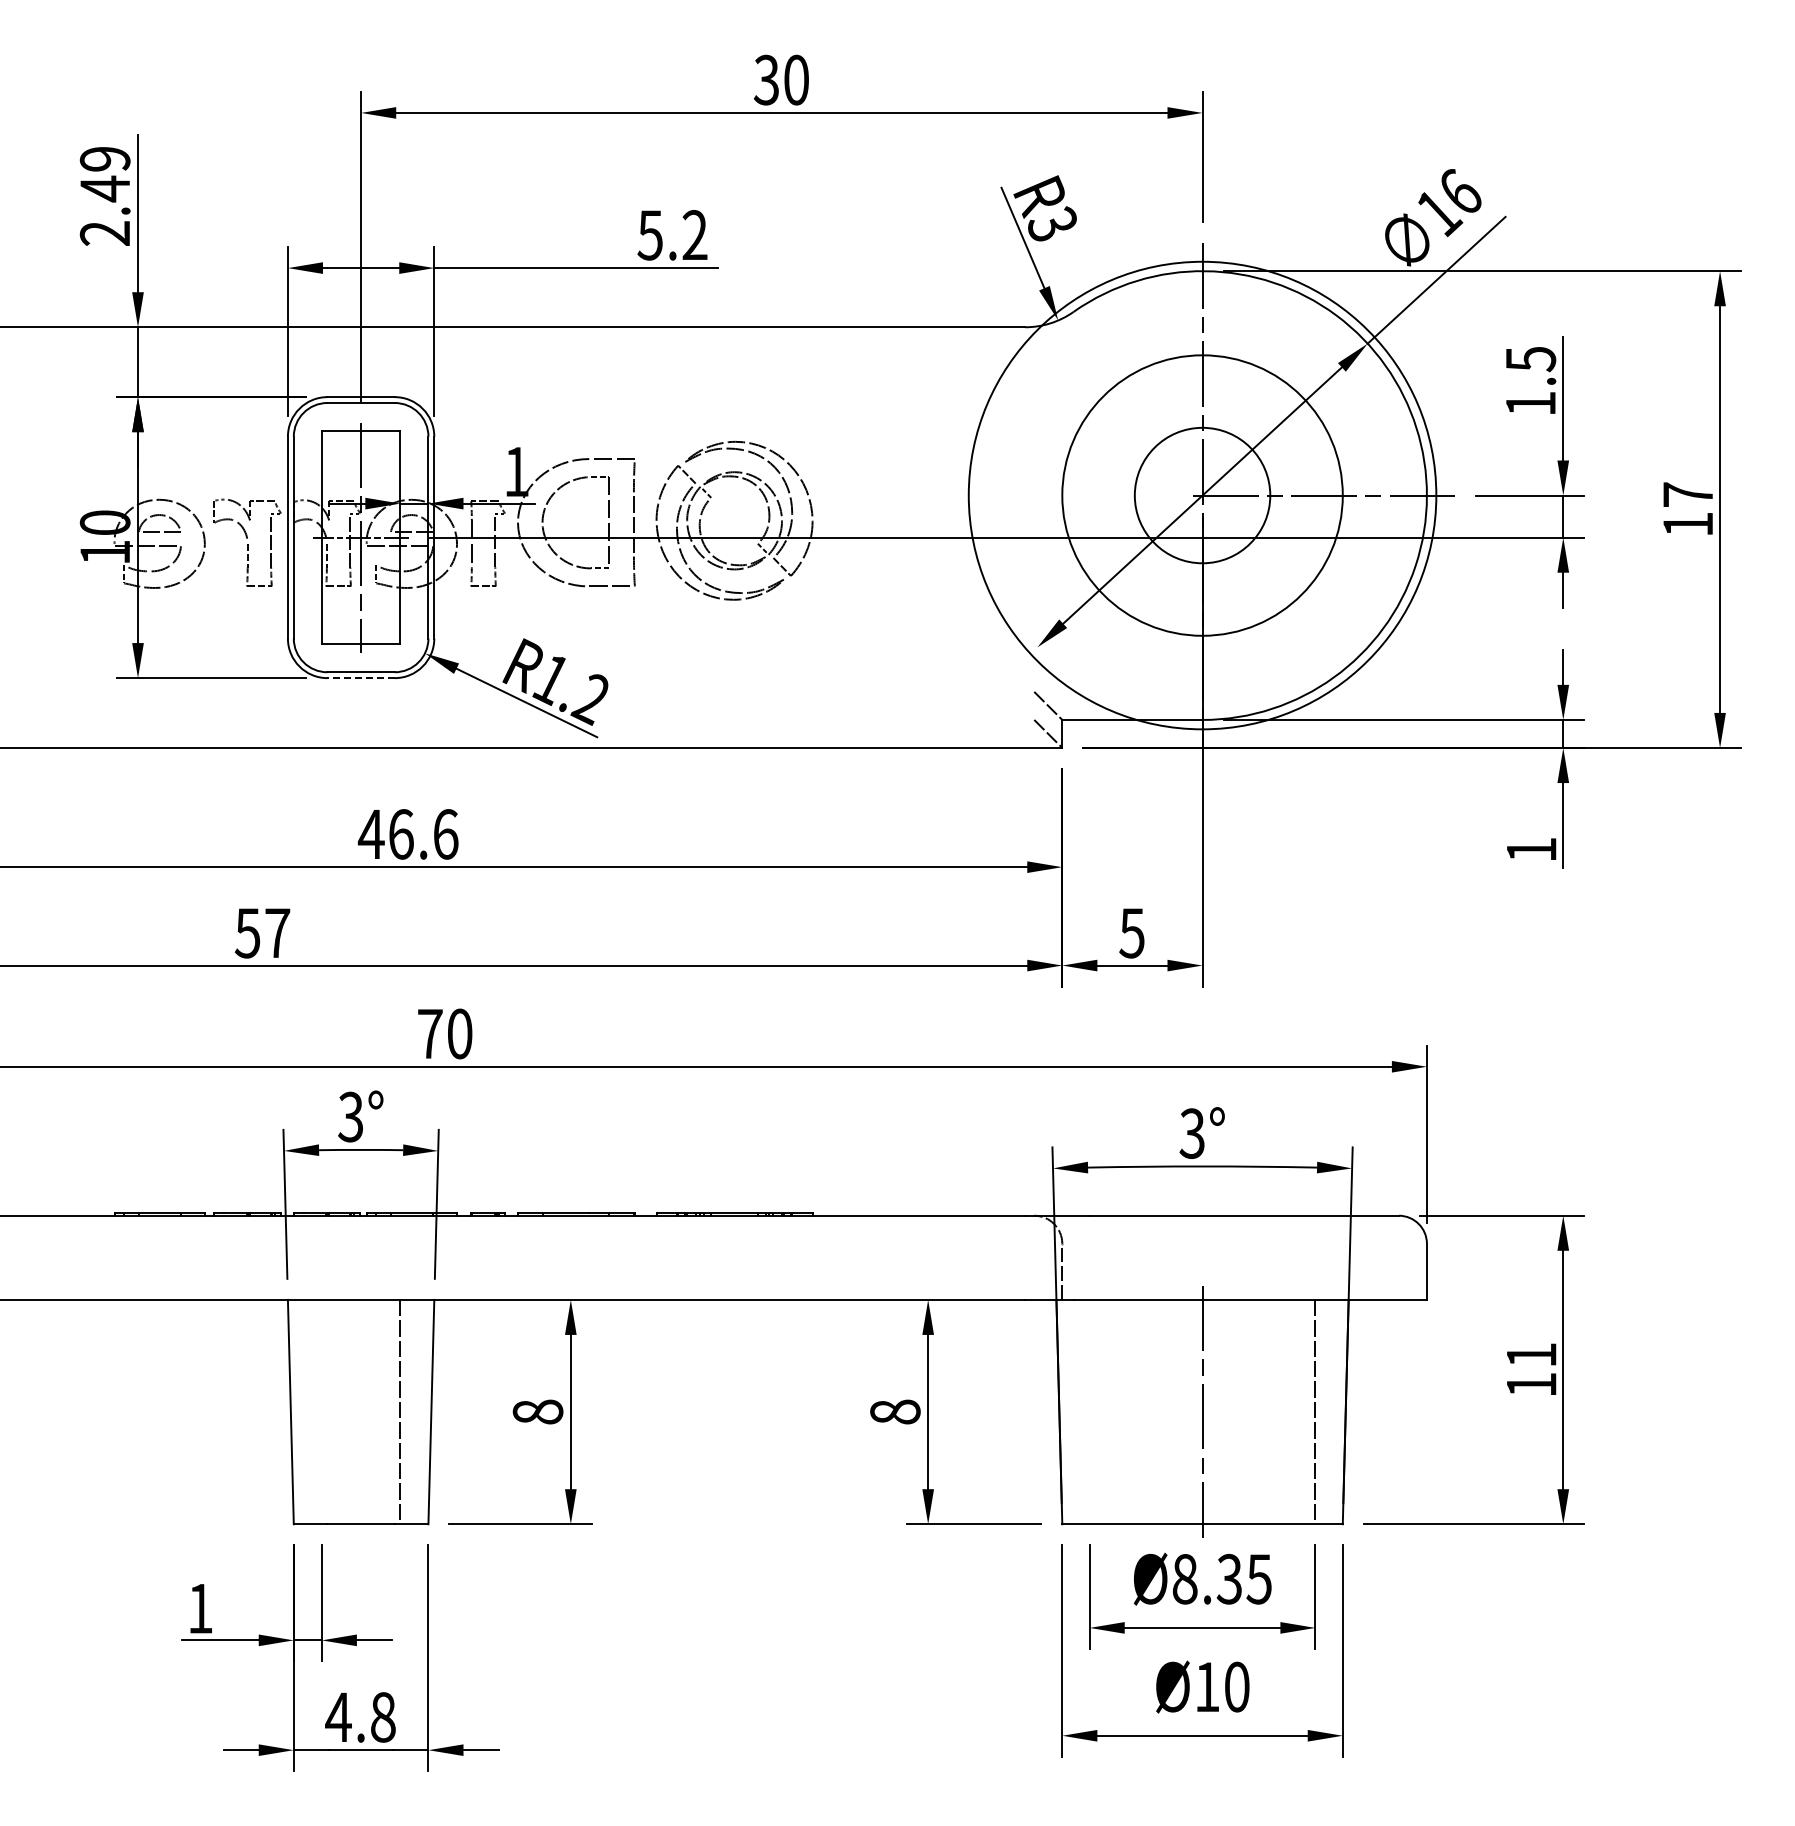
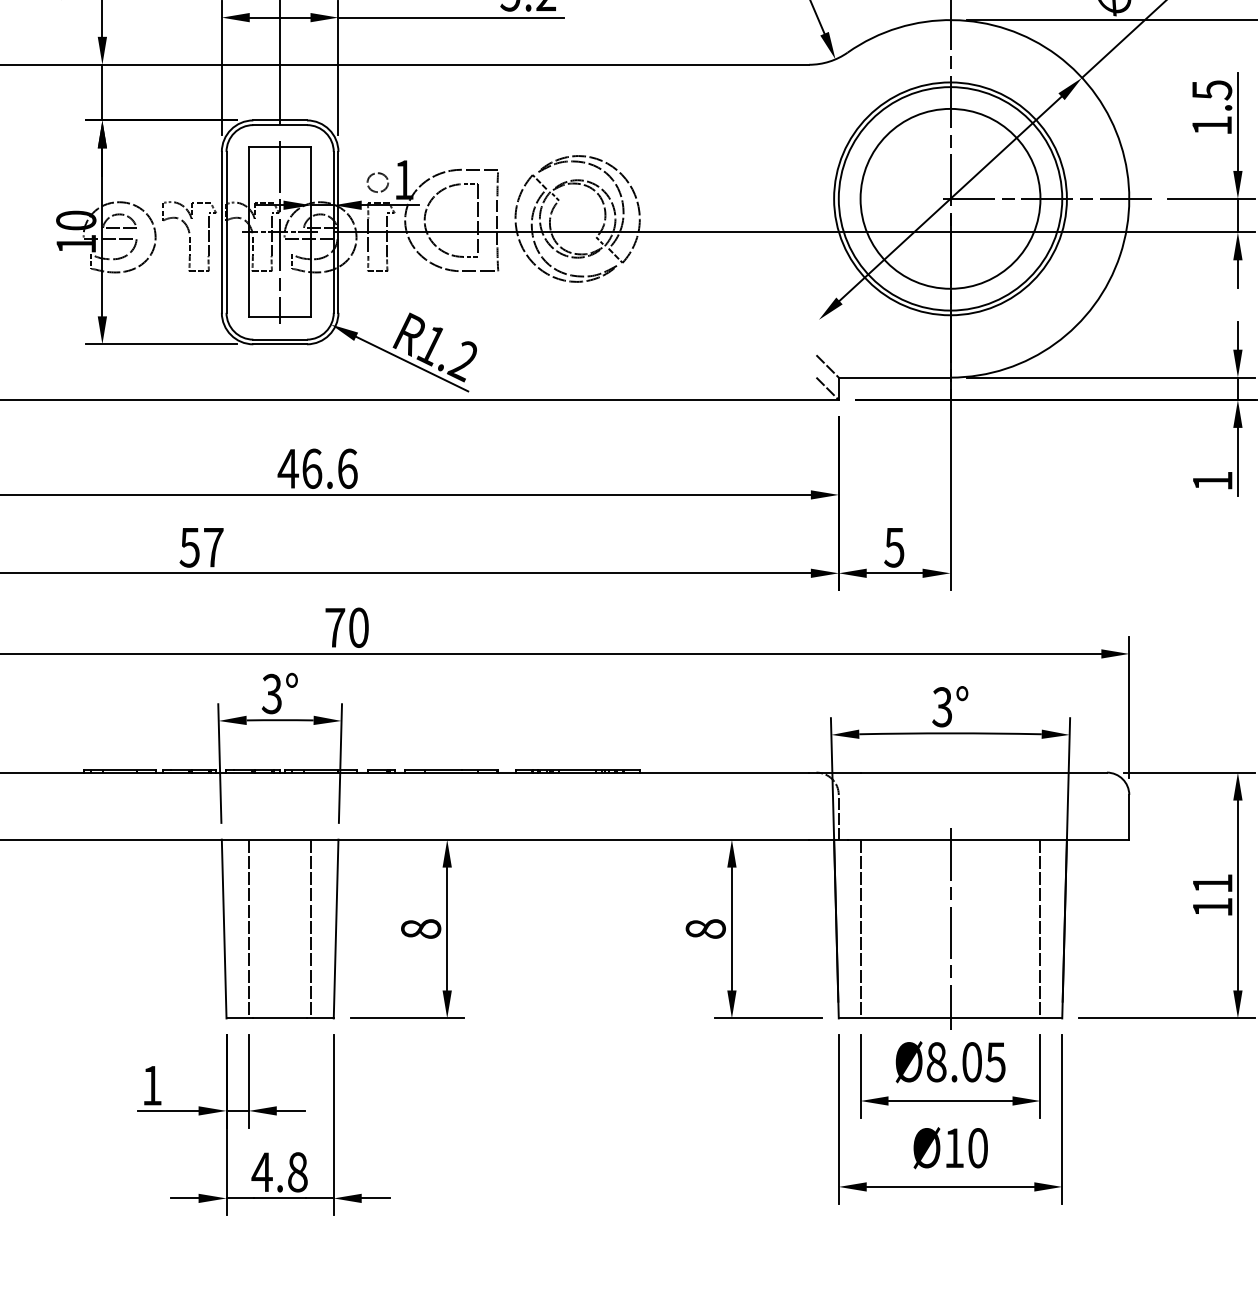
part: (484, 464) -> (378, 174), added
circle: (1202, 495) -> (950, 198), size x0.62
circle: (1202, 495) -> (950, 198), size x1.67
line: (361, 678) -> (280, 344), dashed -> solid
line: (321, 1411) -> (248, 928), added
line: (1089, 1411) -> (860, 928), added
text: (1229, 1579) -> (971, 1062), Ø8.35 -> Ø8.05

